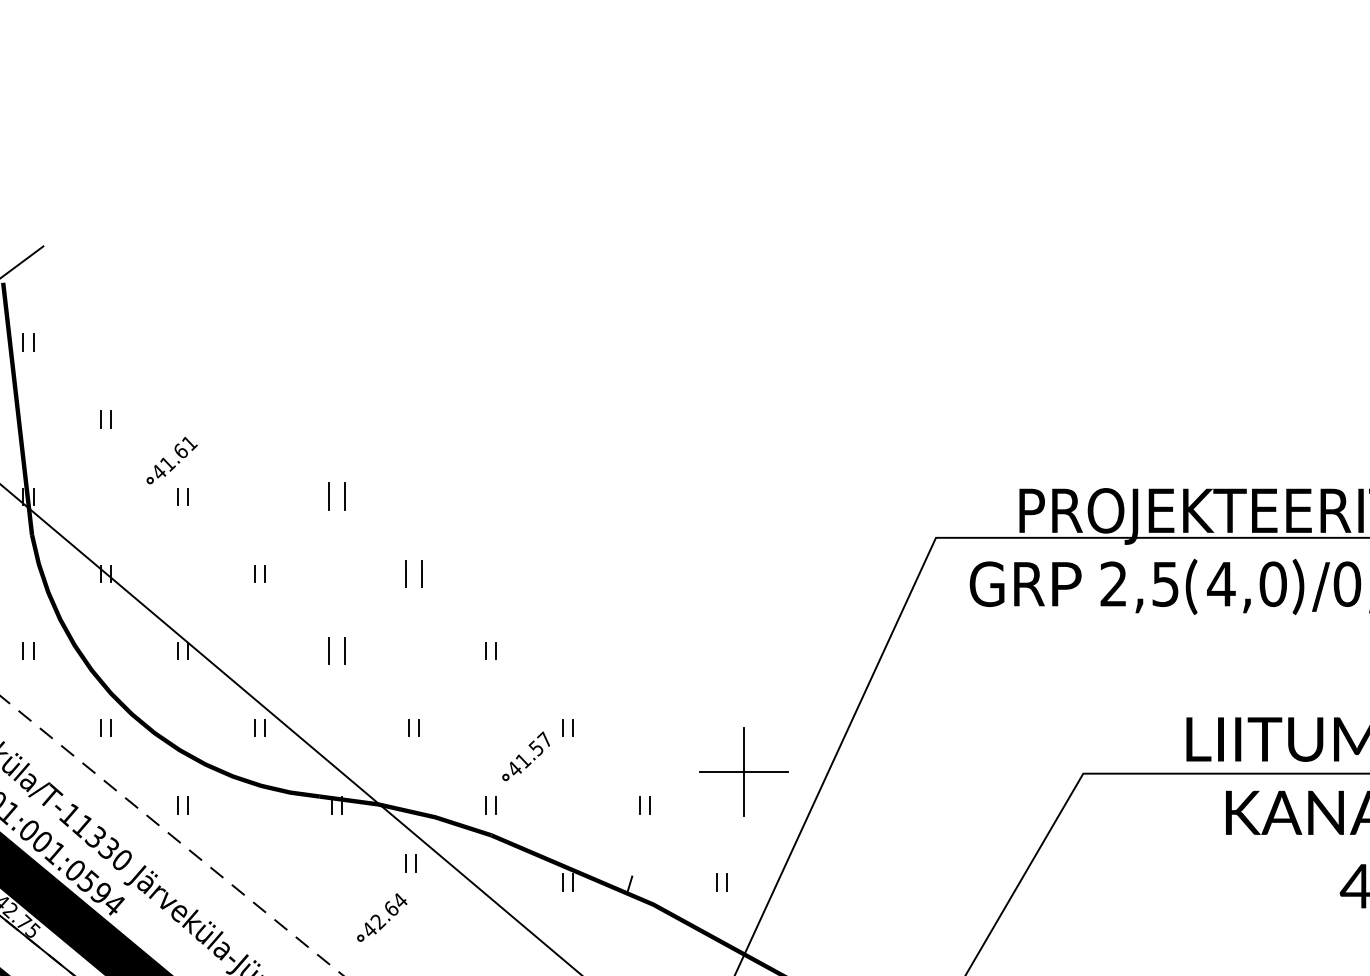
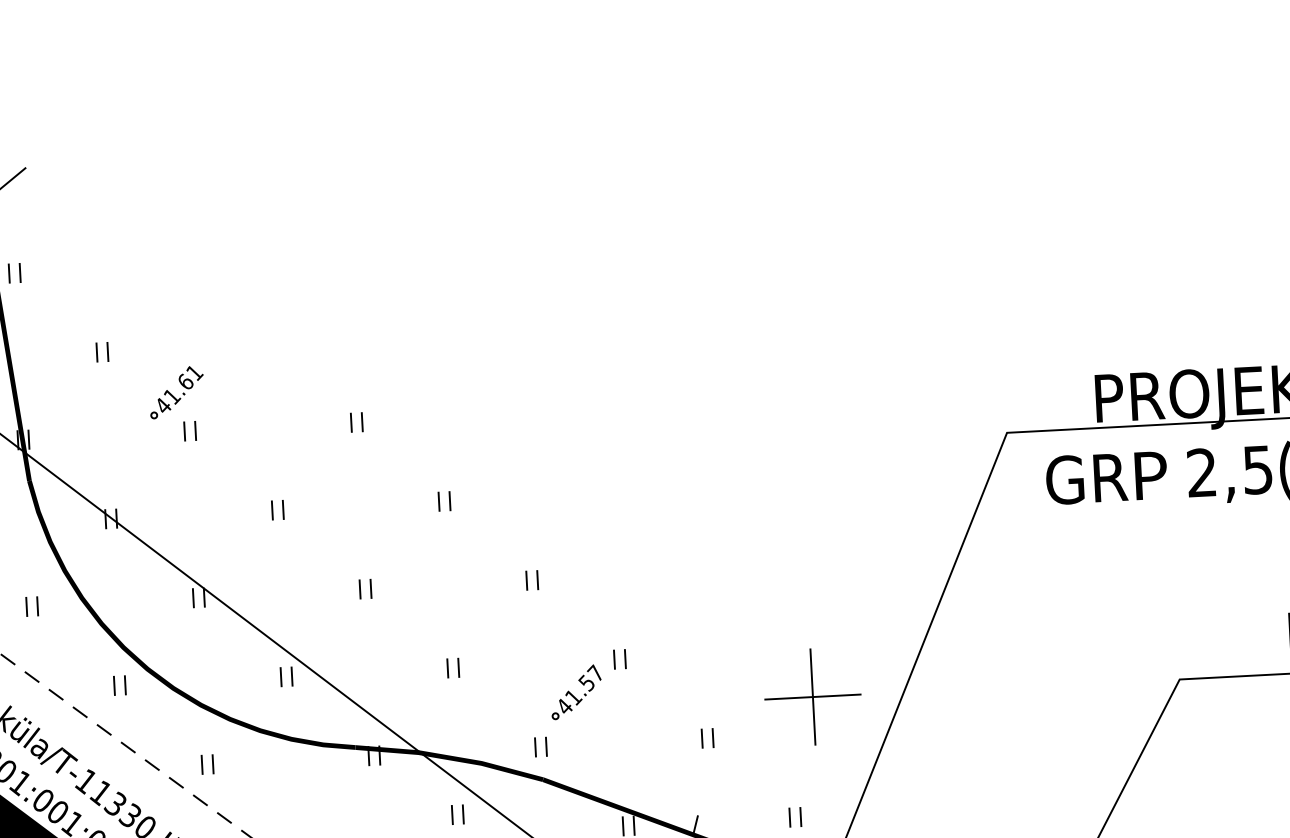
part: (336, 496) -> (356, 422), size x0.62
part: (413, 573) -> (444, 501), size x0.62
part: (336, 650) -> (365, 588), size x0.62

